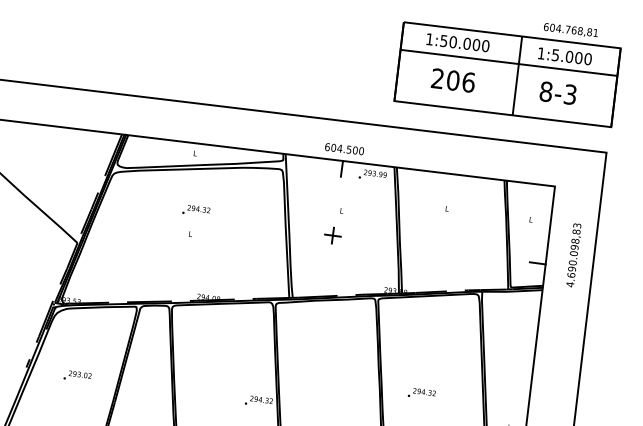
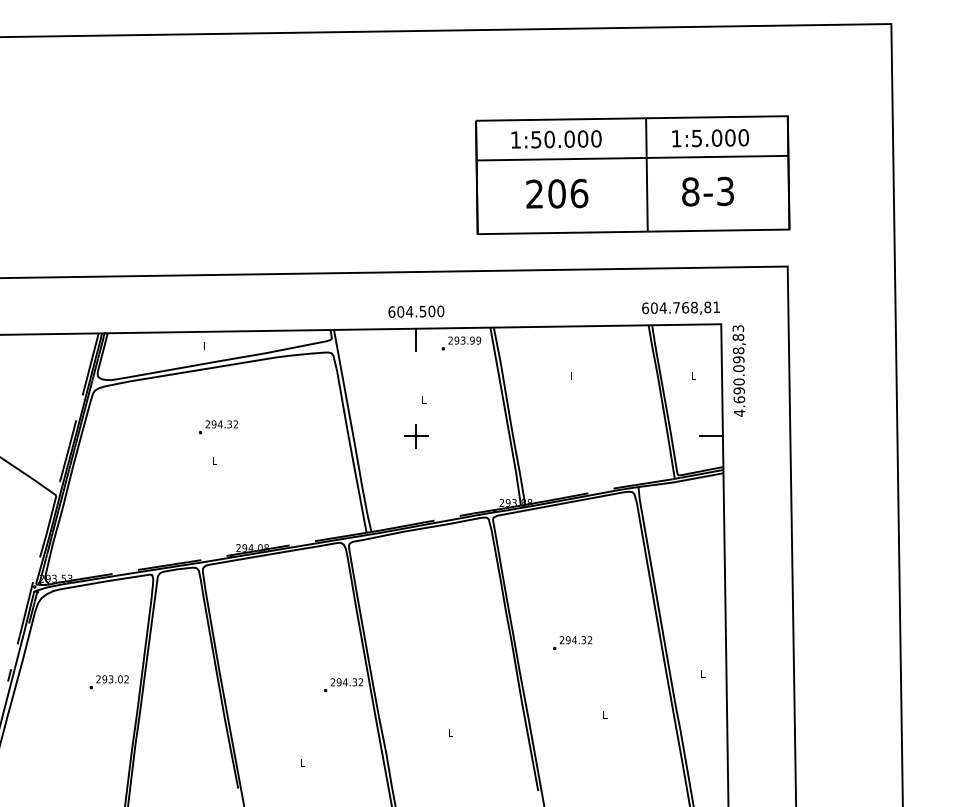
text: (570, 29) -> (680, 307), moved
text: (573, 254) -> (738, 370), moved
text: (77, 376) -> (108, 682), moved

